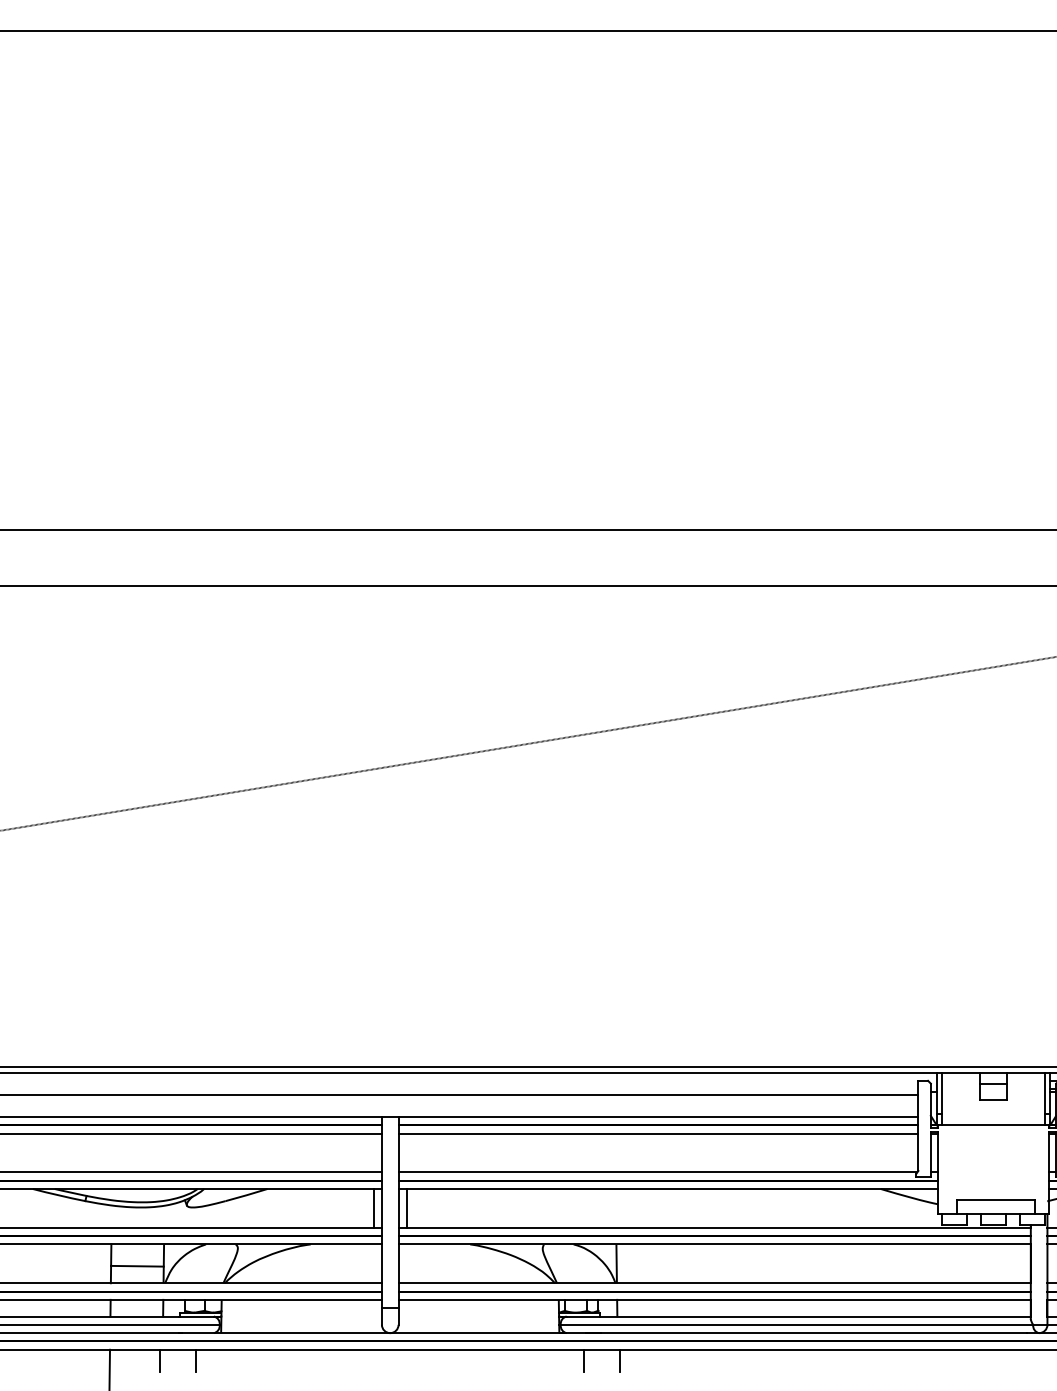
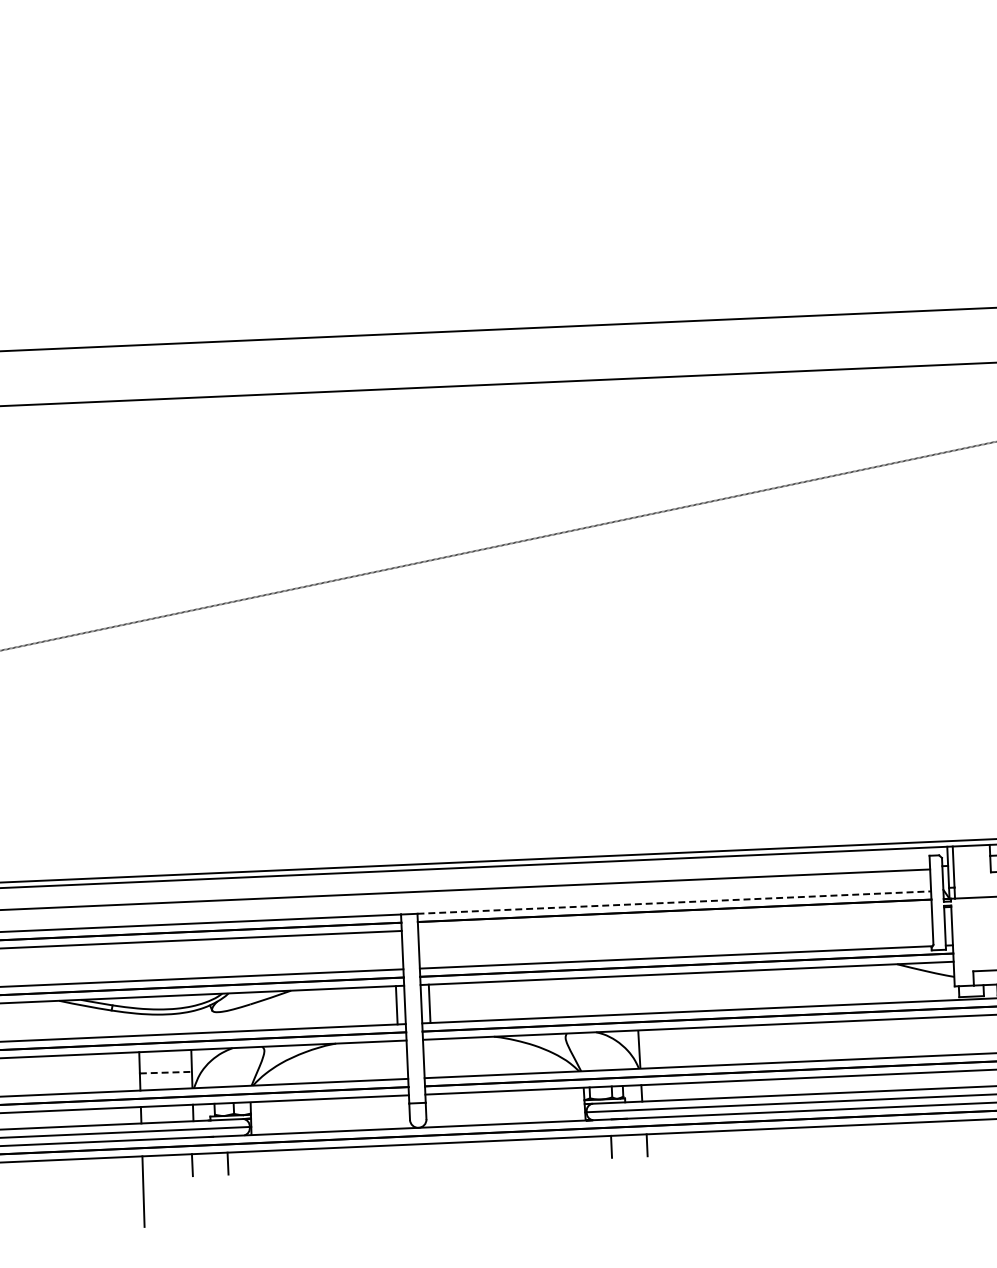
line: (658, 1116) -> (674, 902), solid -> dashed
line: (658, 1133) -> (675, 918), removed
line: (137, 1266) -> (165, 1072), solid -> dashed

